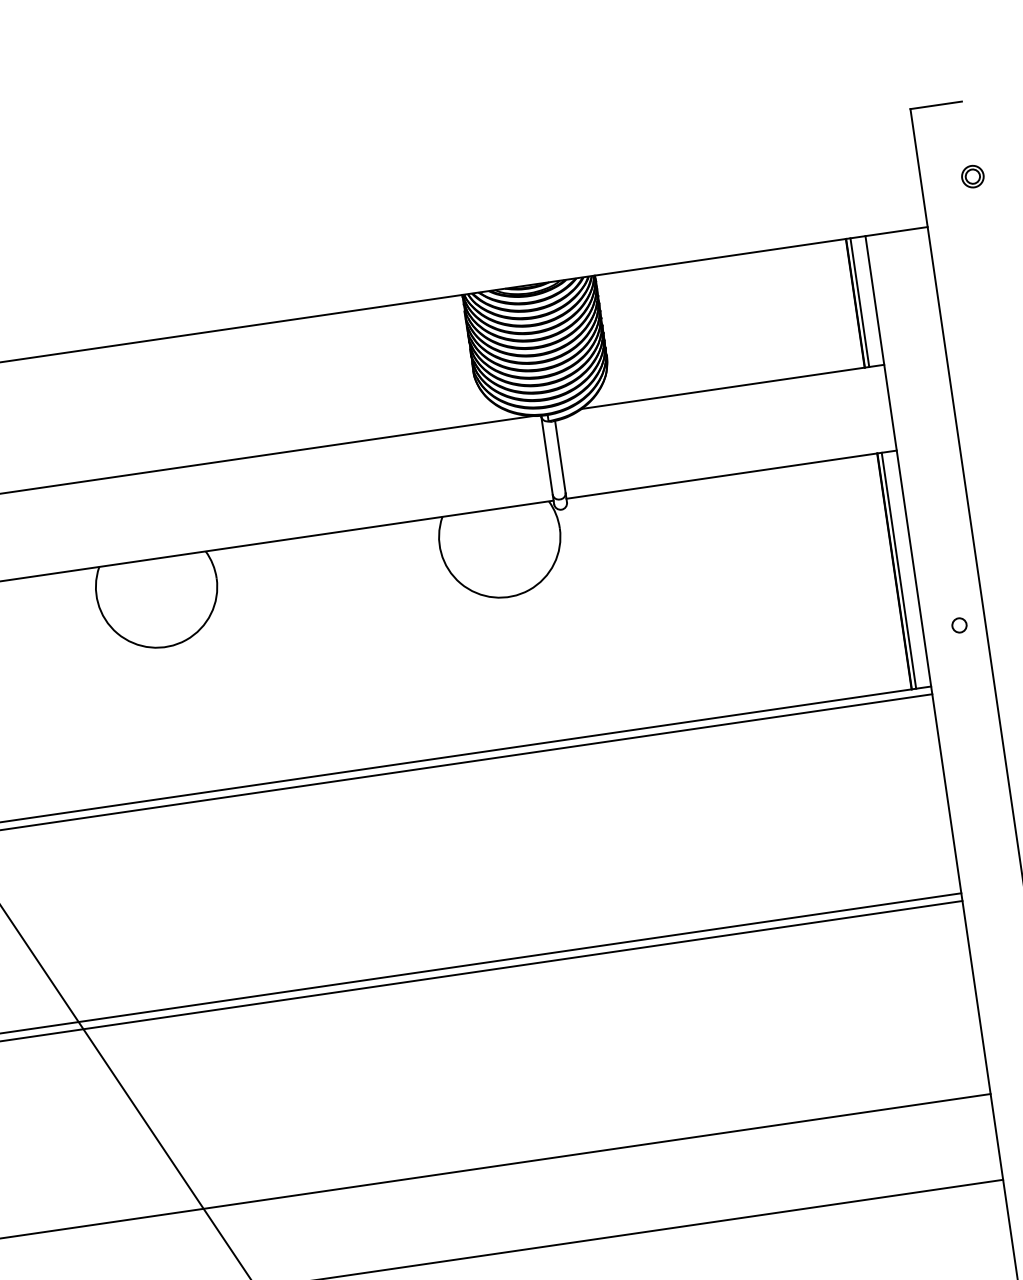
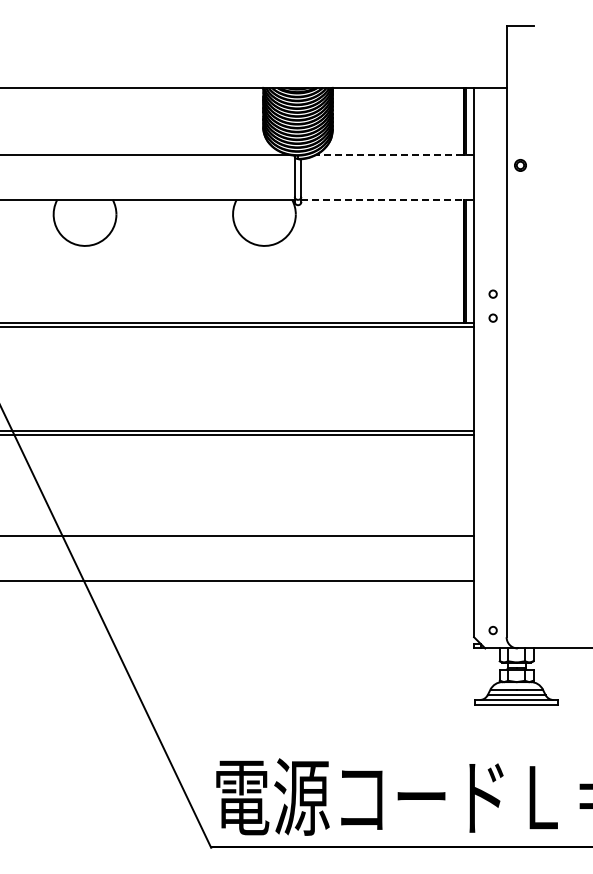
part: (972, 176) -> (520, 165), moved
line: (732, 387) -> (394, 155), solid -> dashed
line: (733, 475) -> (388, 200), solid -> dashed
circle: (964, 670) -> (492, 317), added

